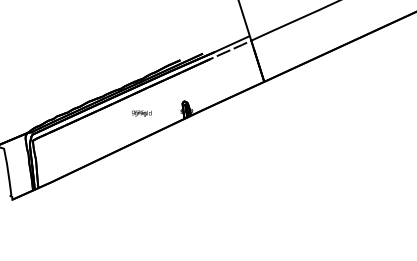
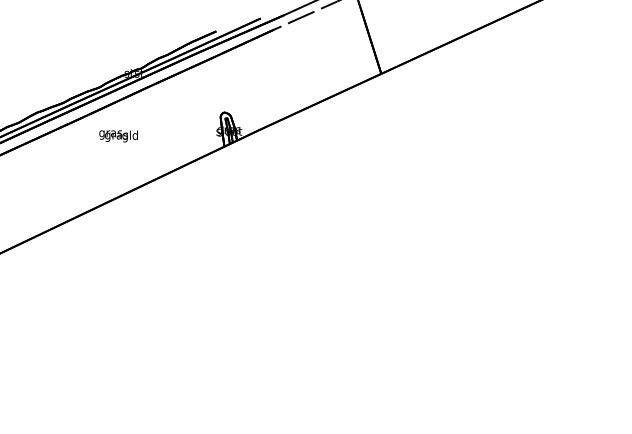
text: (141, 113) -> (118, 136), moved

